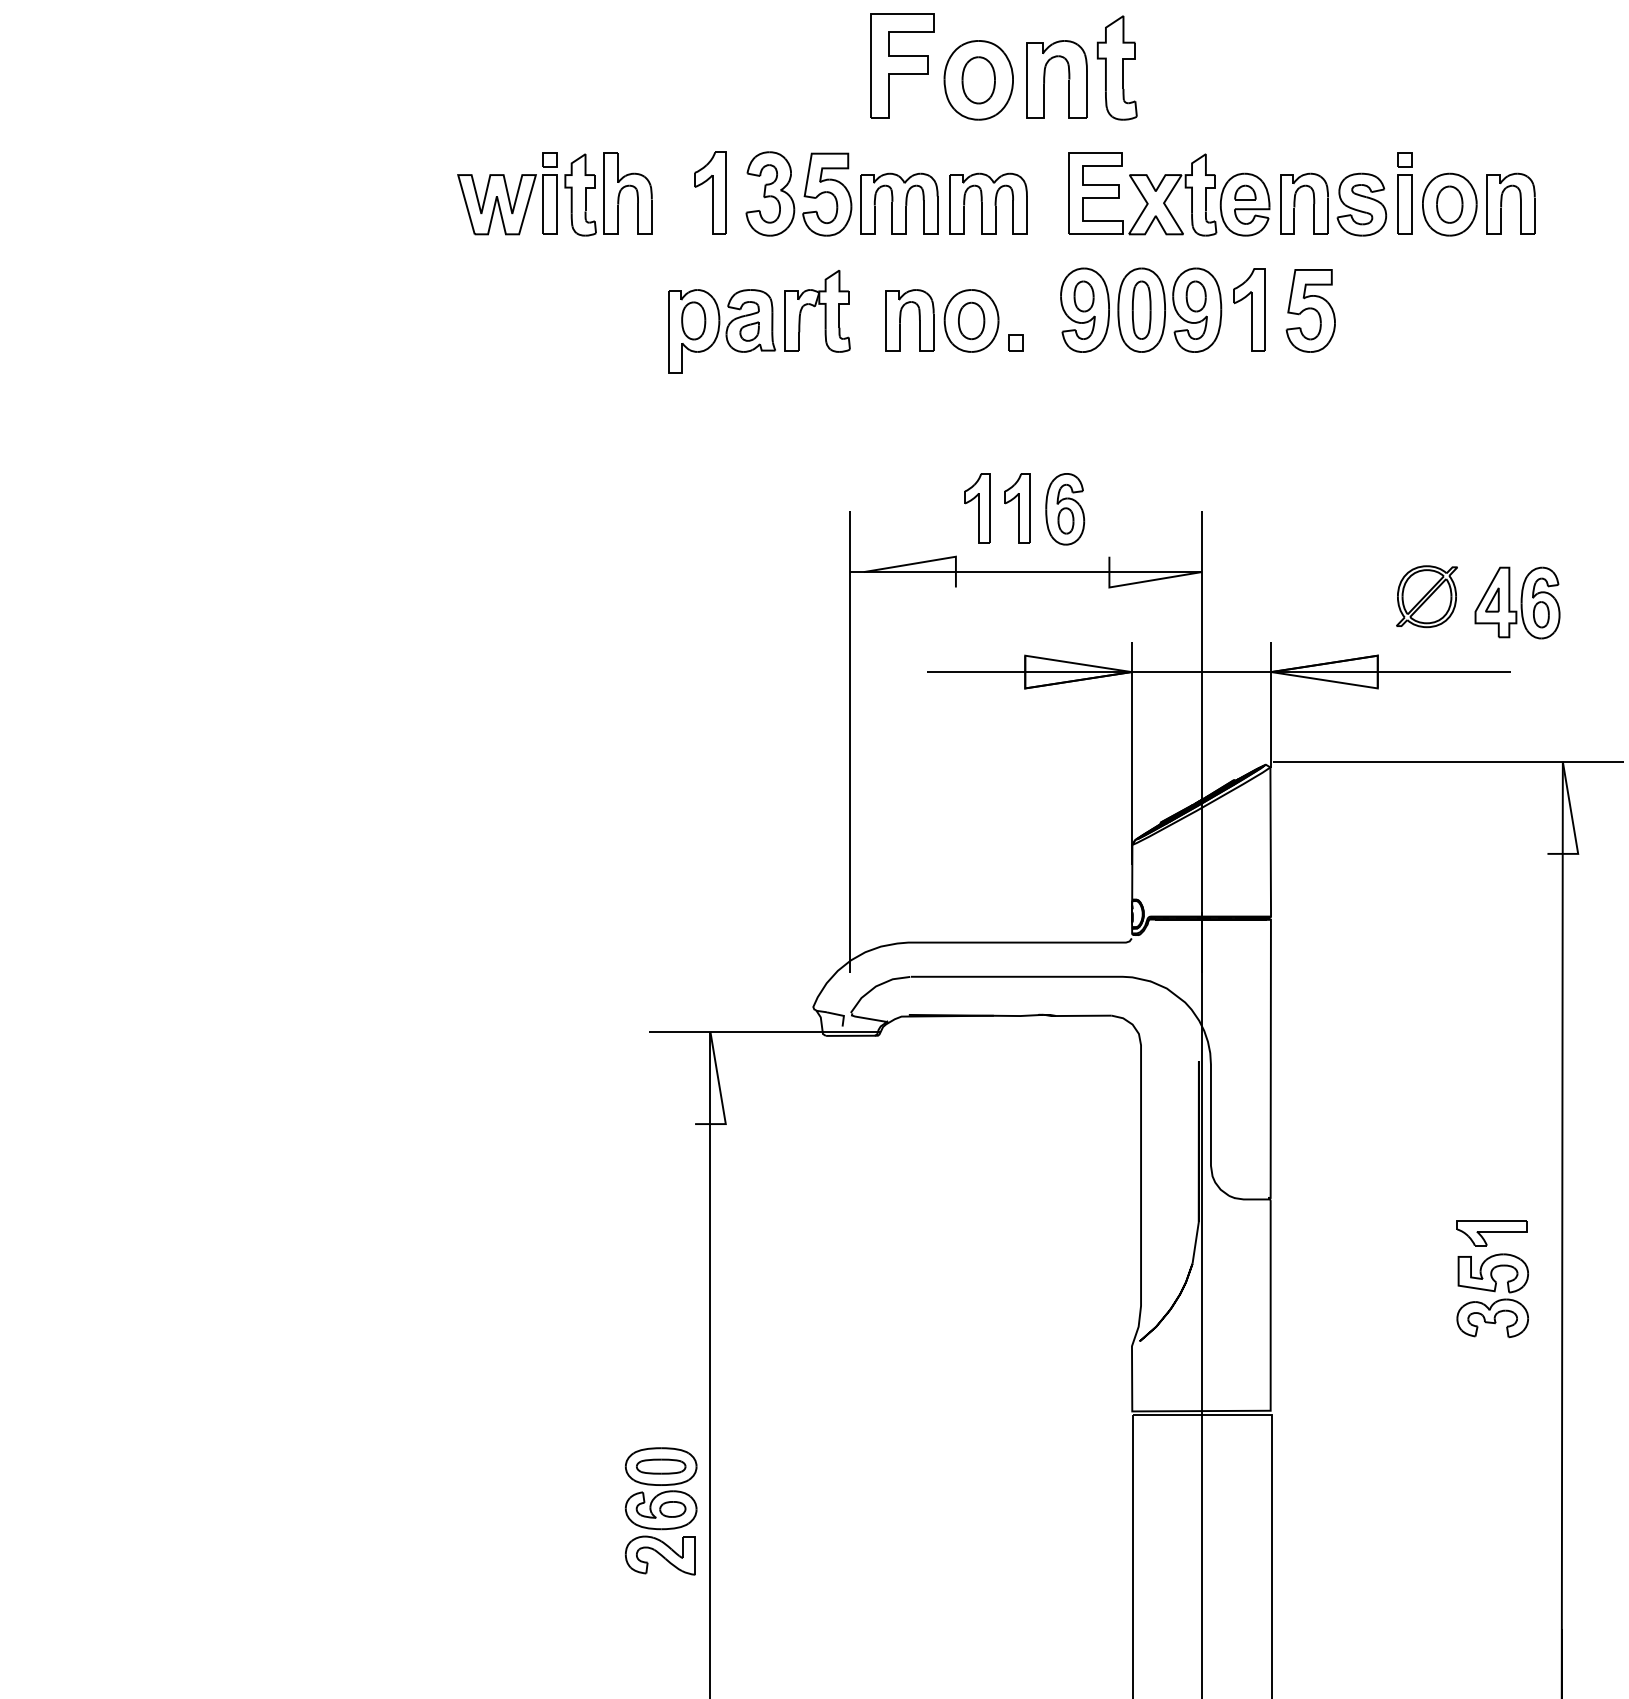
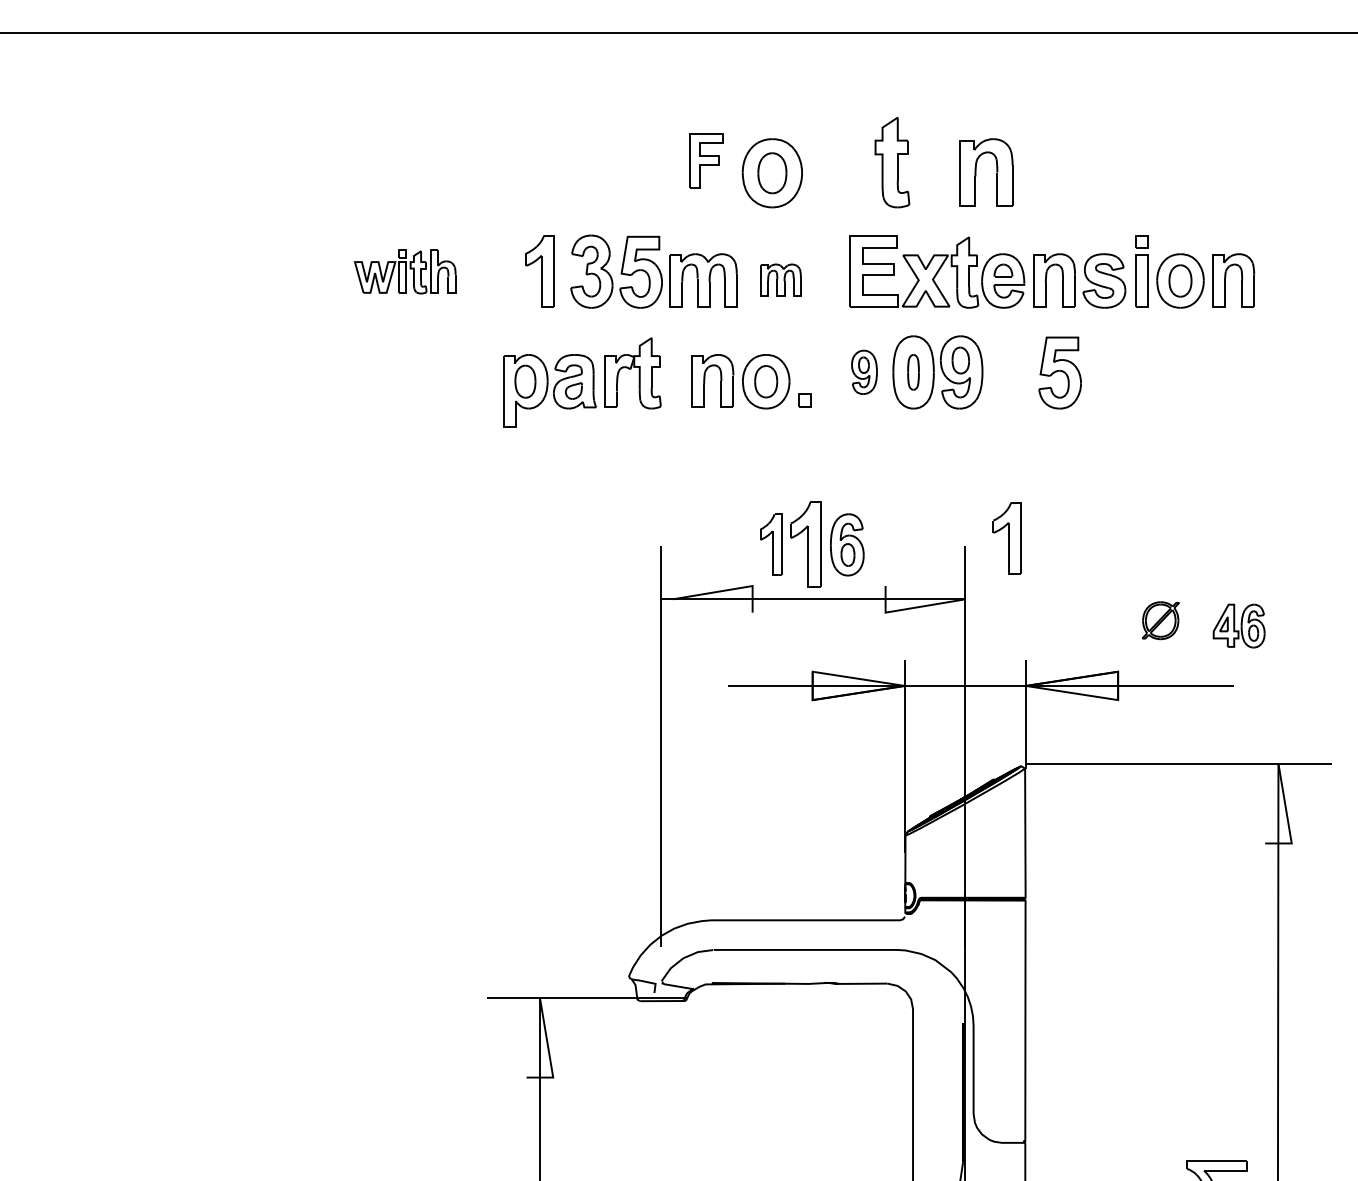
part: (902, 65) -> (706, 160), size x0.6
part: (1045, 79) -> (976, 172), moved
part: (554, 194) -> (404, 272), size x0.6
part: (988, 203) -> (780, 279), size x0.6
part: (1084, 309) -> (864, 371), size x0.6
part: (1141, 309) -> (913, 371), size x0.7
part: (1249, 309) -> (1006, 538), moved
part: (1017, 508) -> (805, 544), size x1.4
part: (1426, 596) -> (1160, 620), size x0.7
part: (1517, 602) -> (1239, 625), size x0.7

